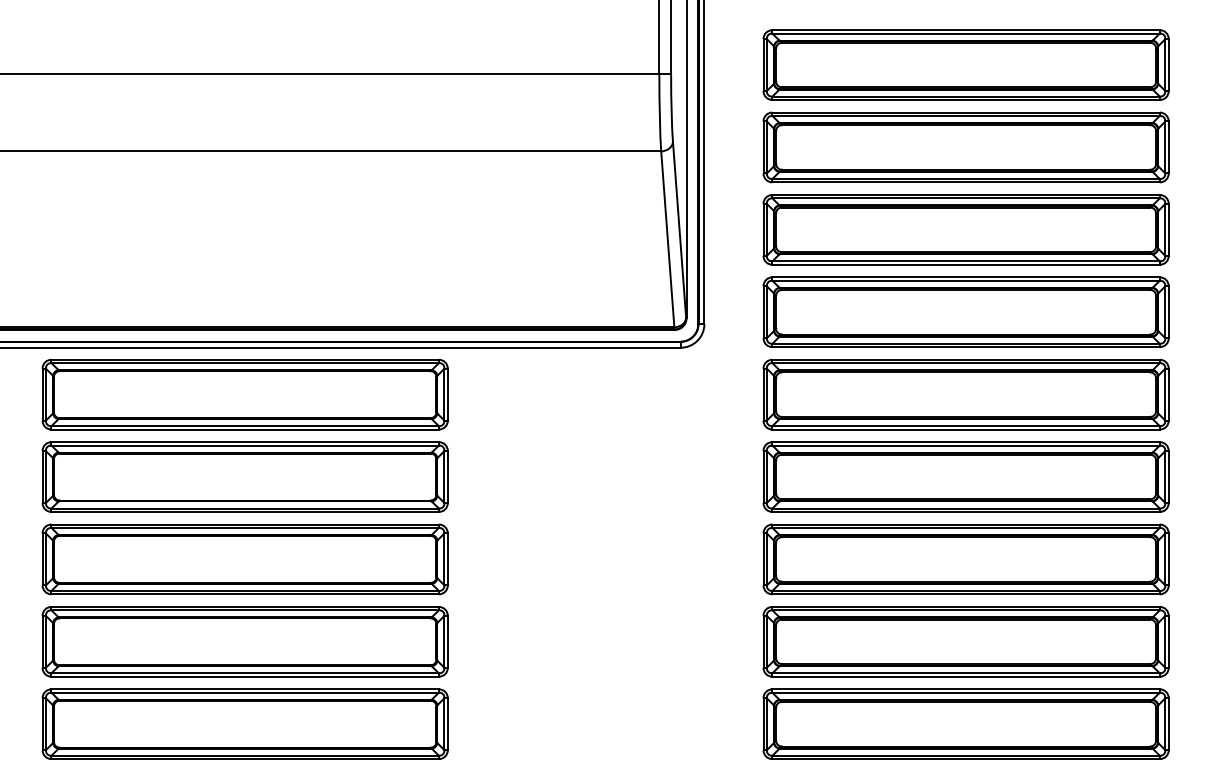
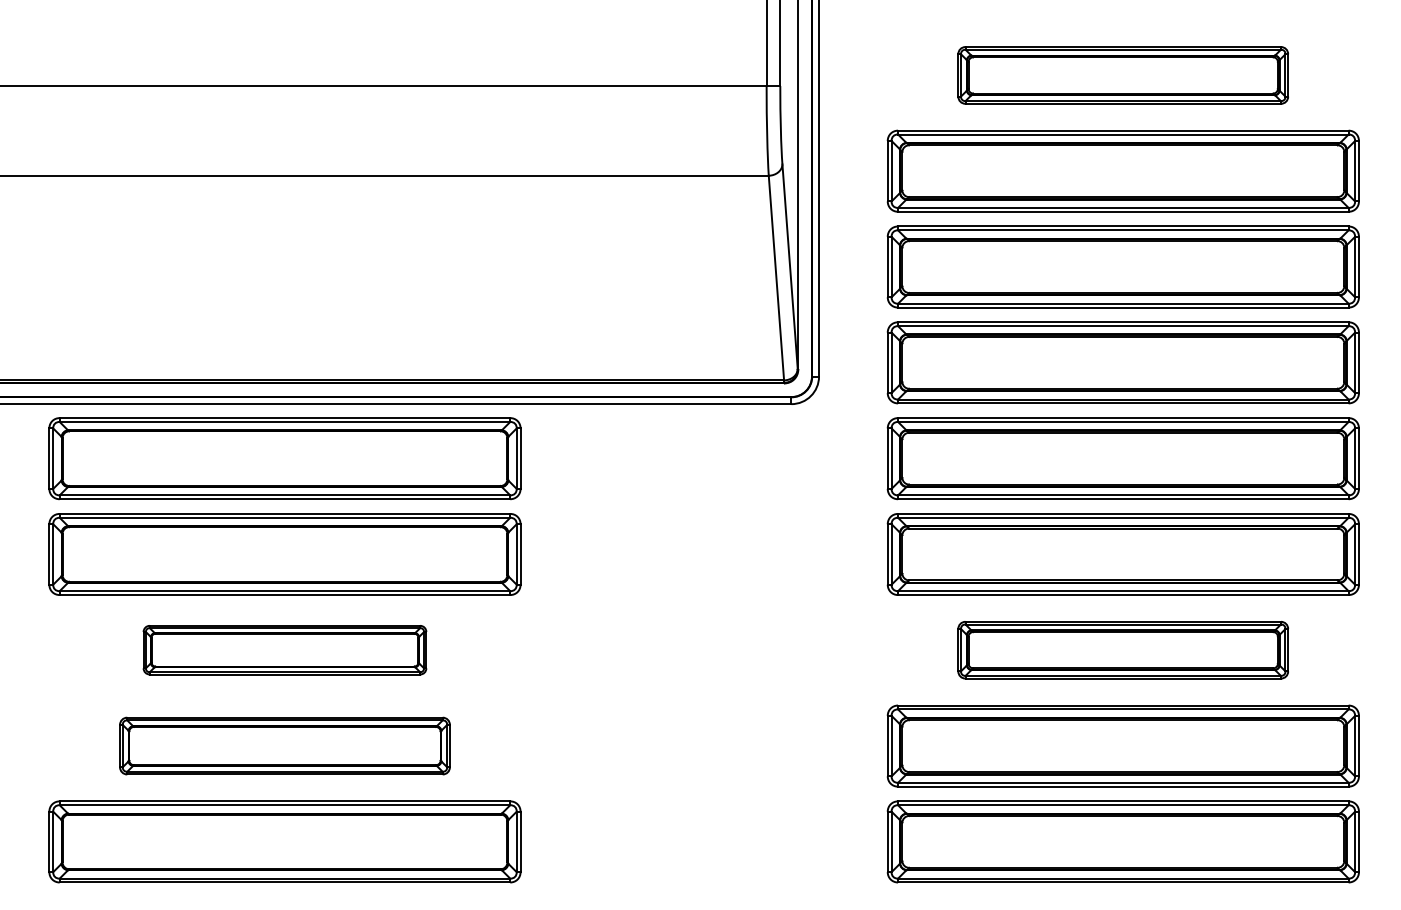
part: (965, 65) -> (1122, 75), size x0.7
part: (244, 558) -> (284, 649), size x0.6
part: (965, 558) -> (1122, 649), size x0.7
part: (244, 641) -> (284, 745), size x0.7

